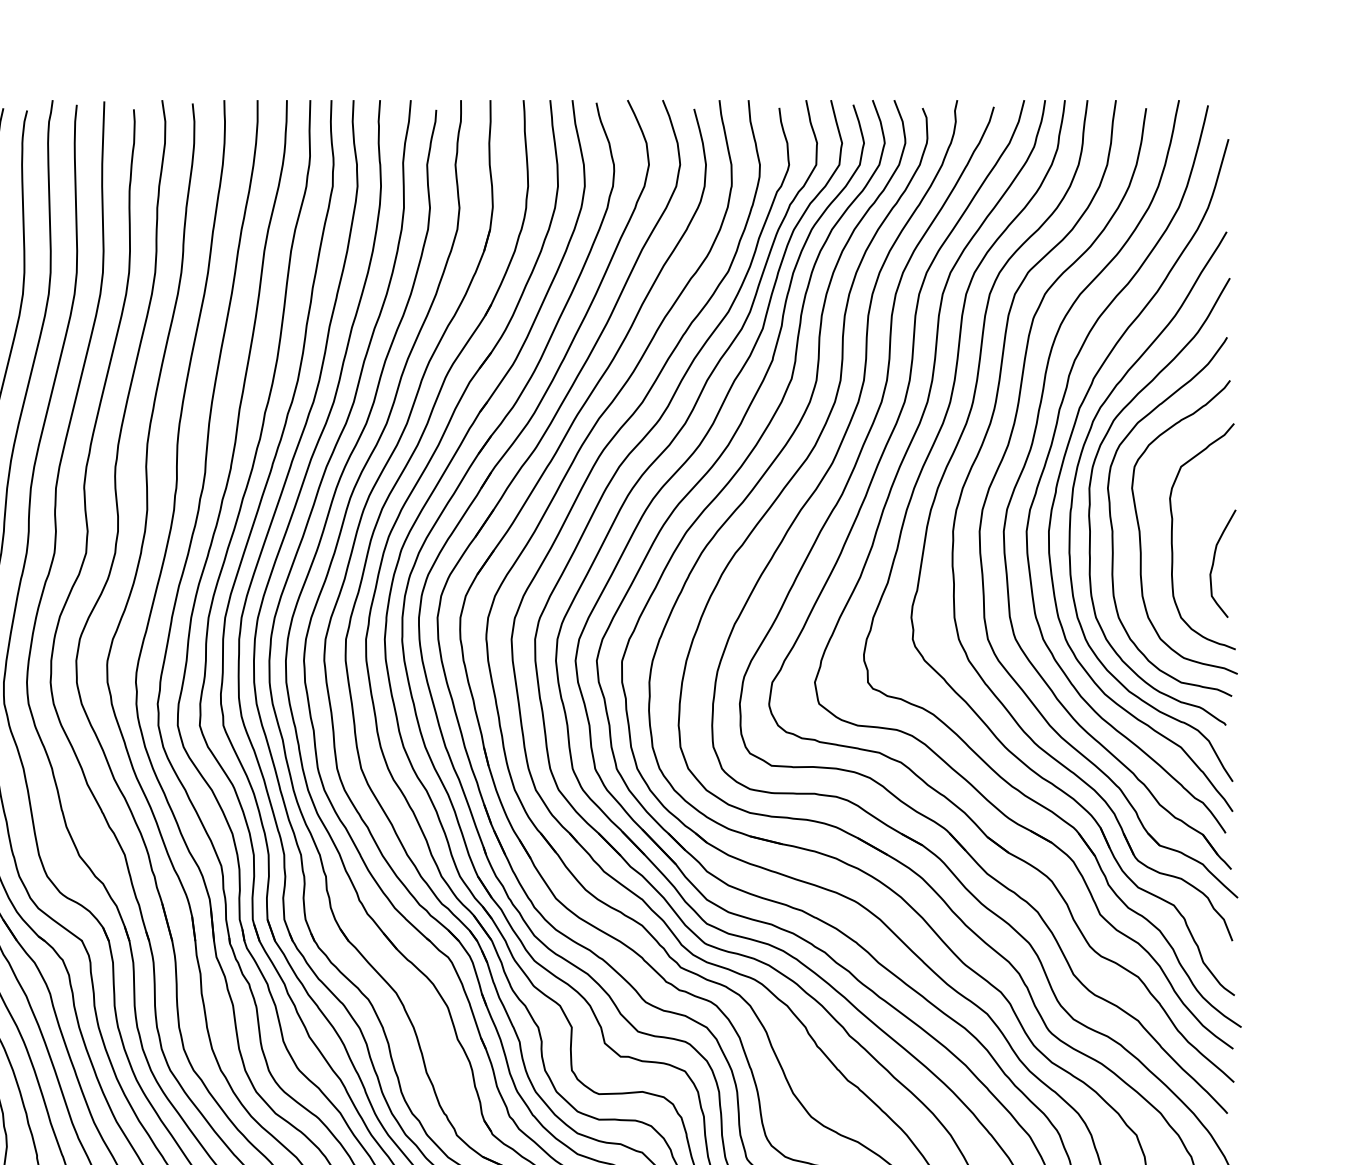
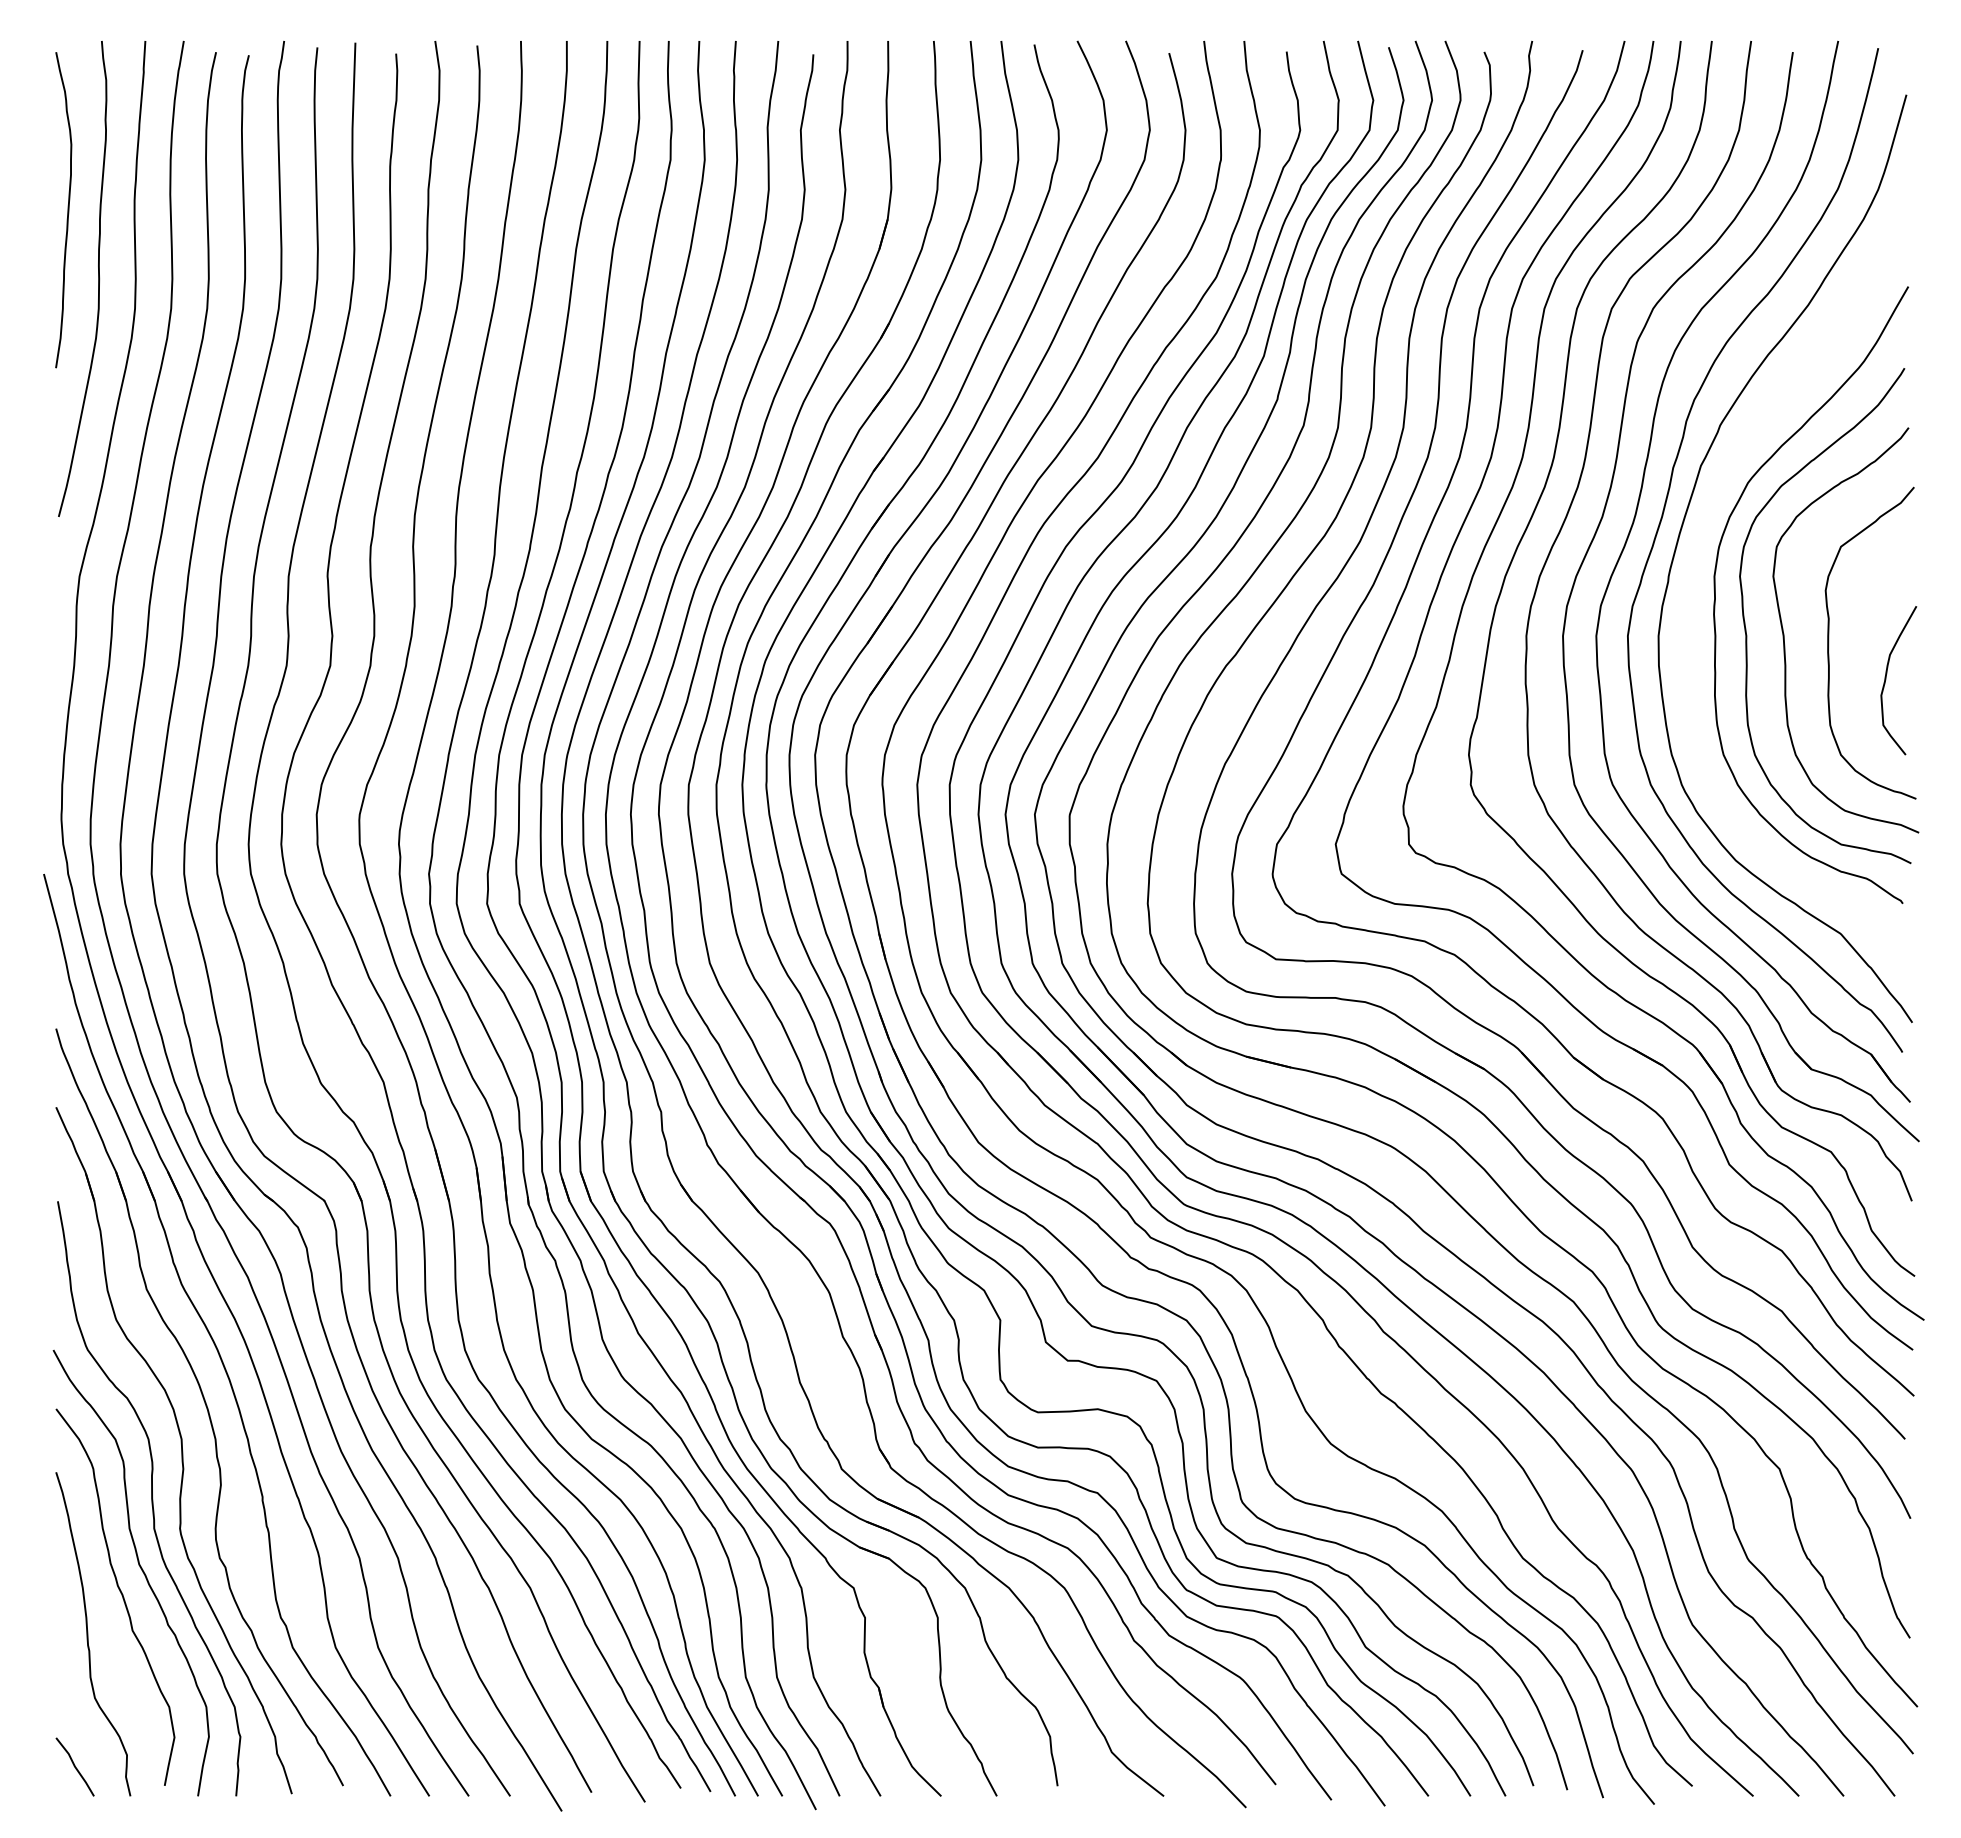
curve: (1072, 502) -> (1691, 595), removed

